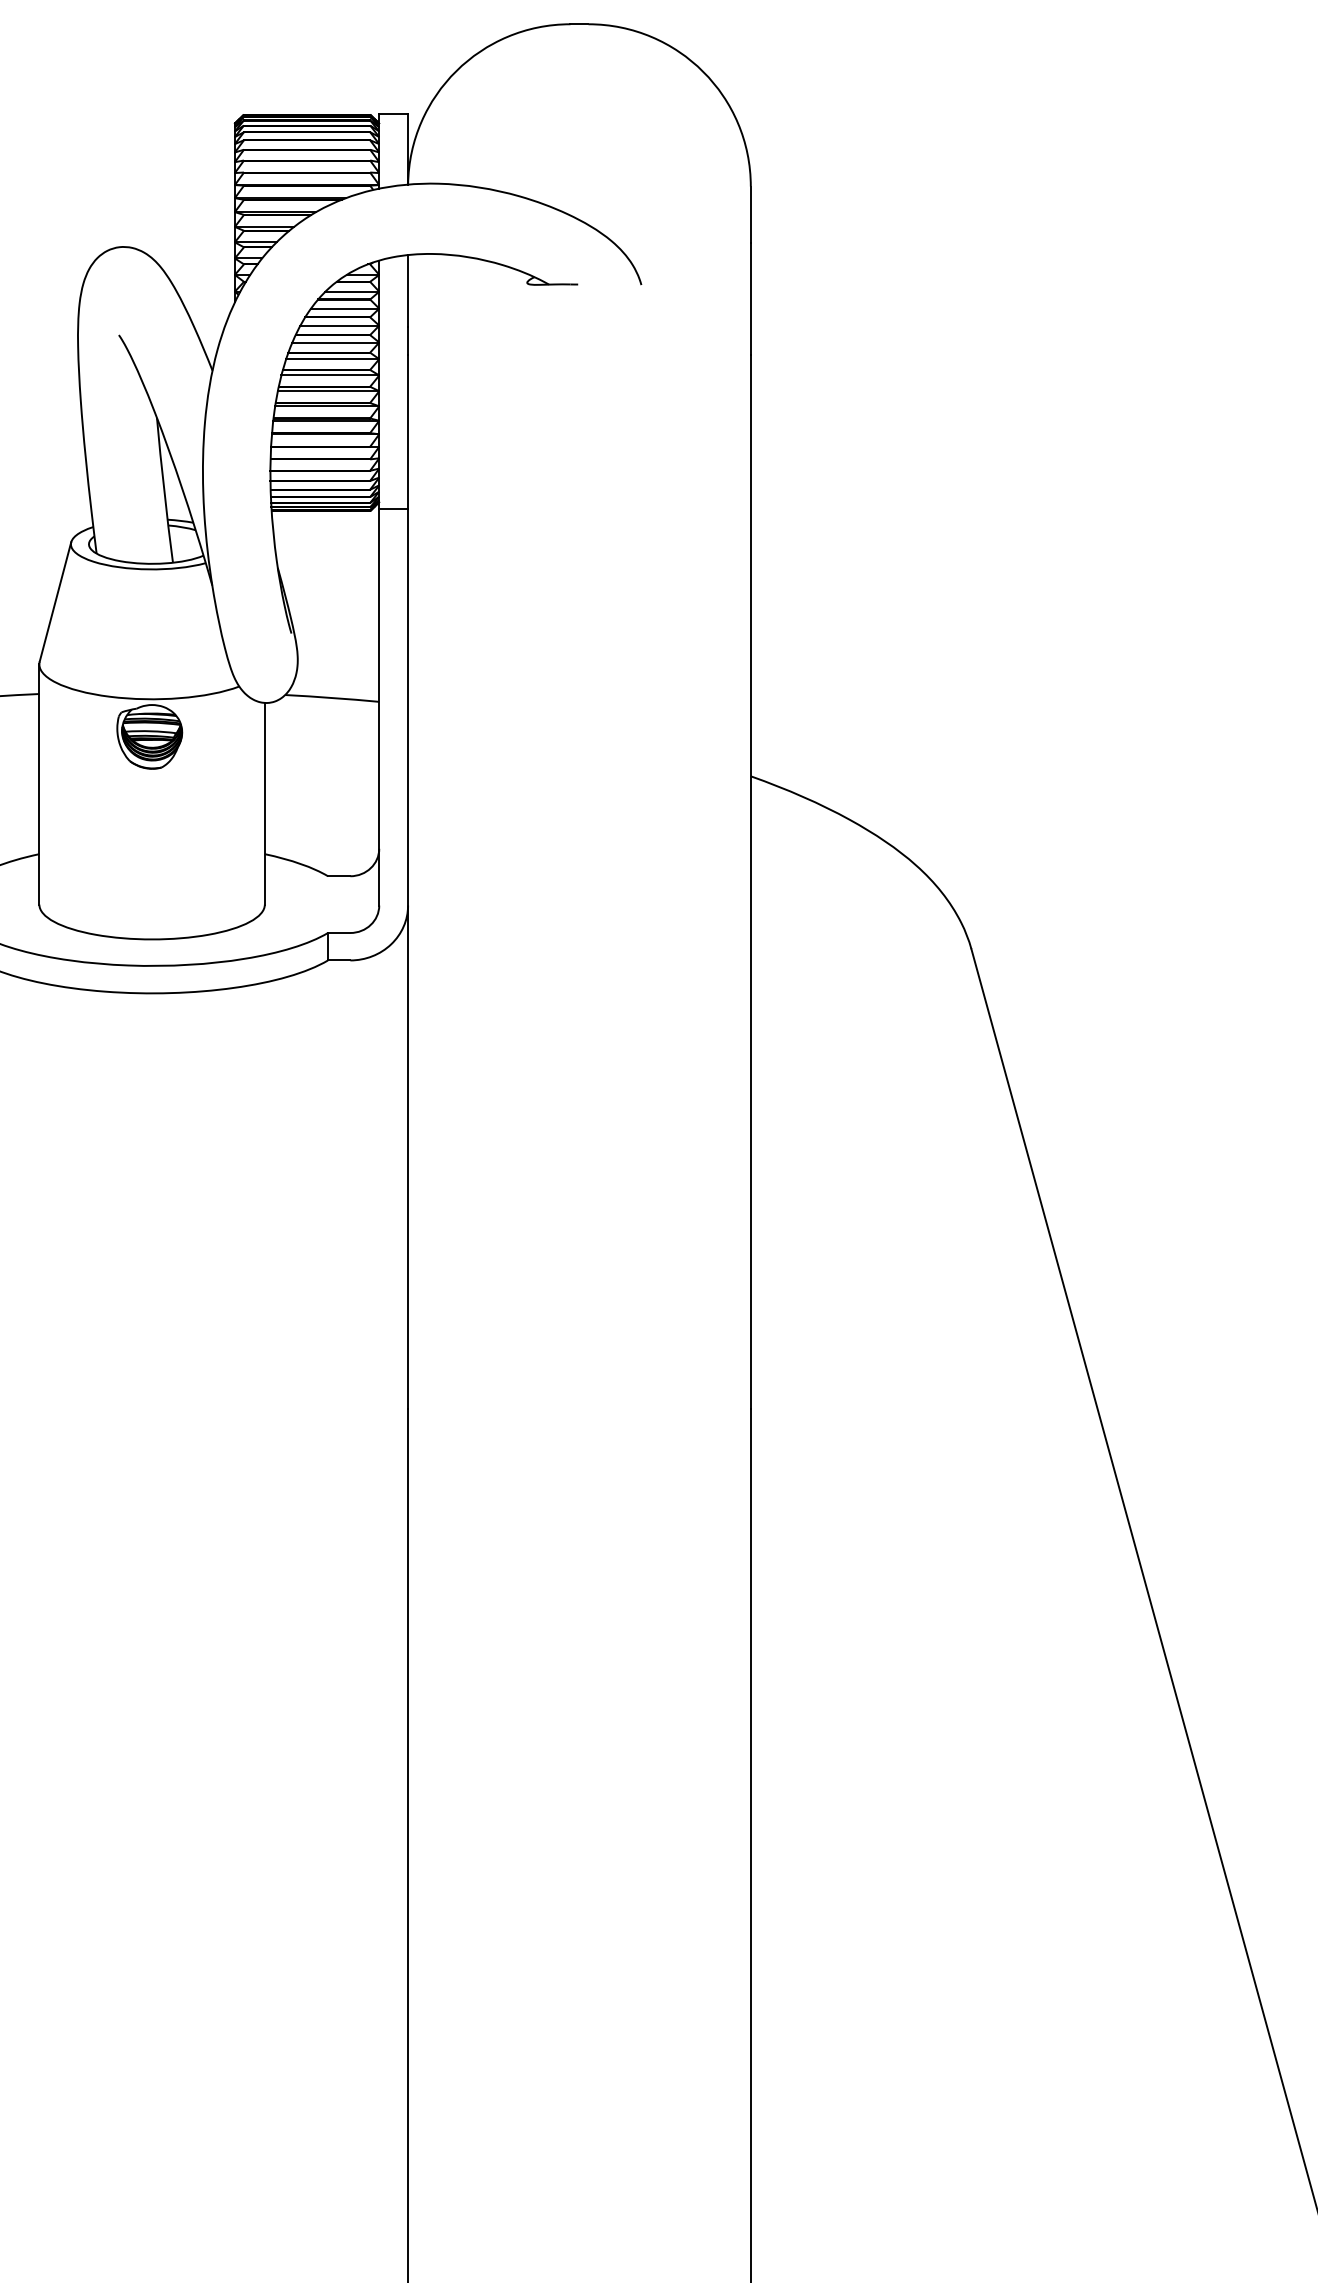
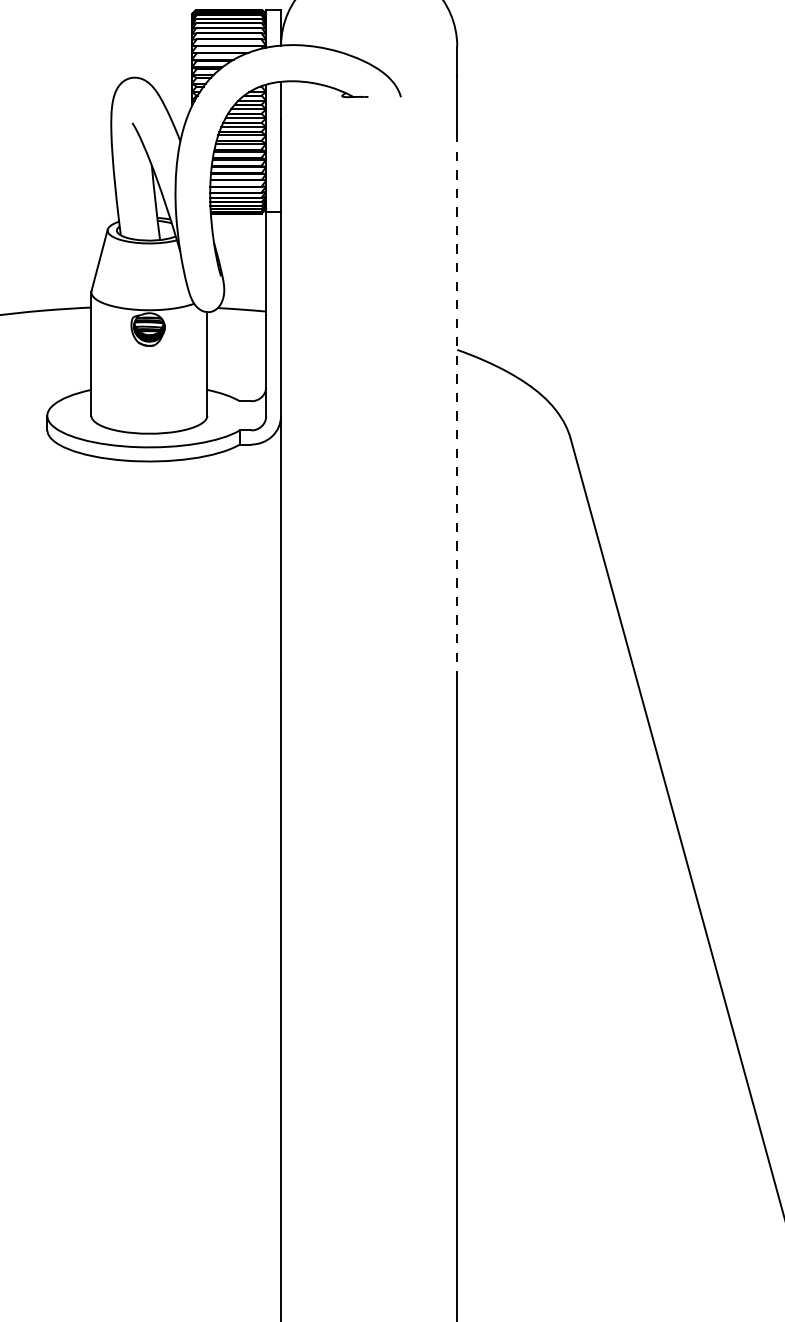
line: (751, 882) -> (457, 404), solid -> dashed

